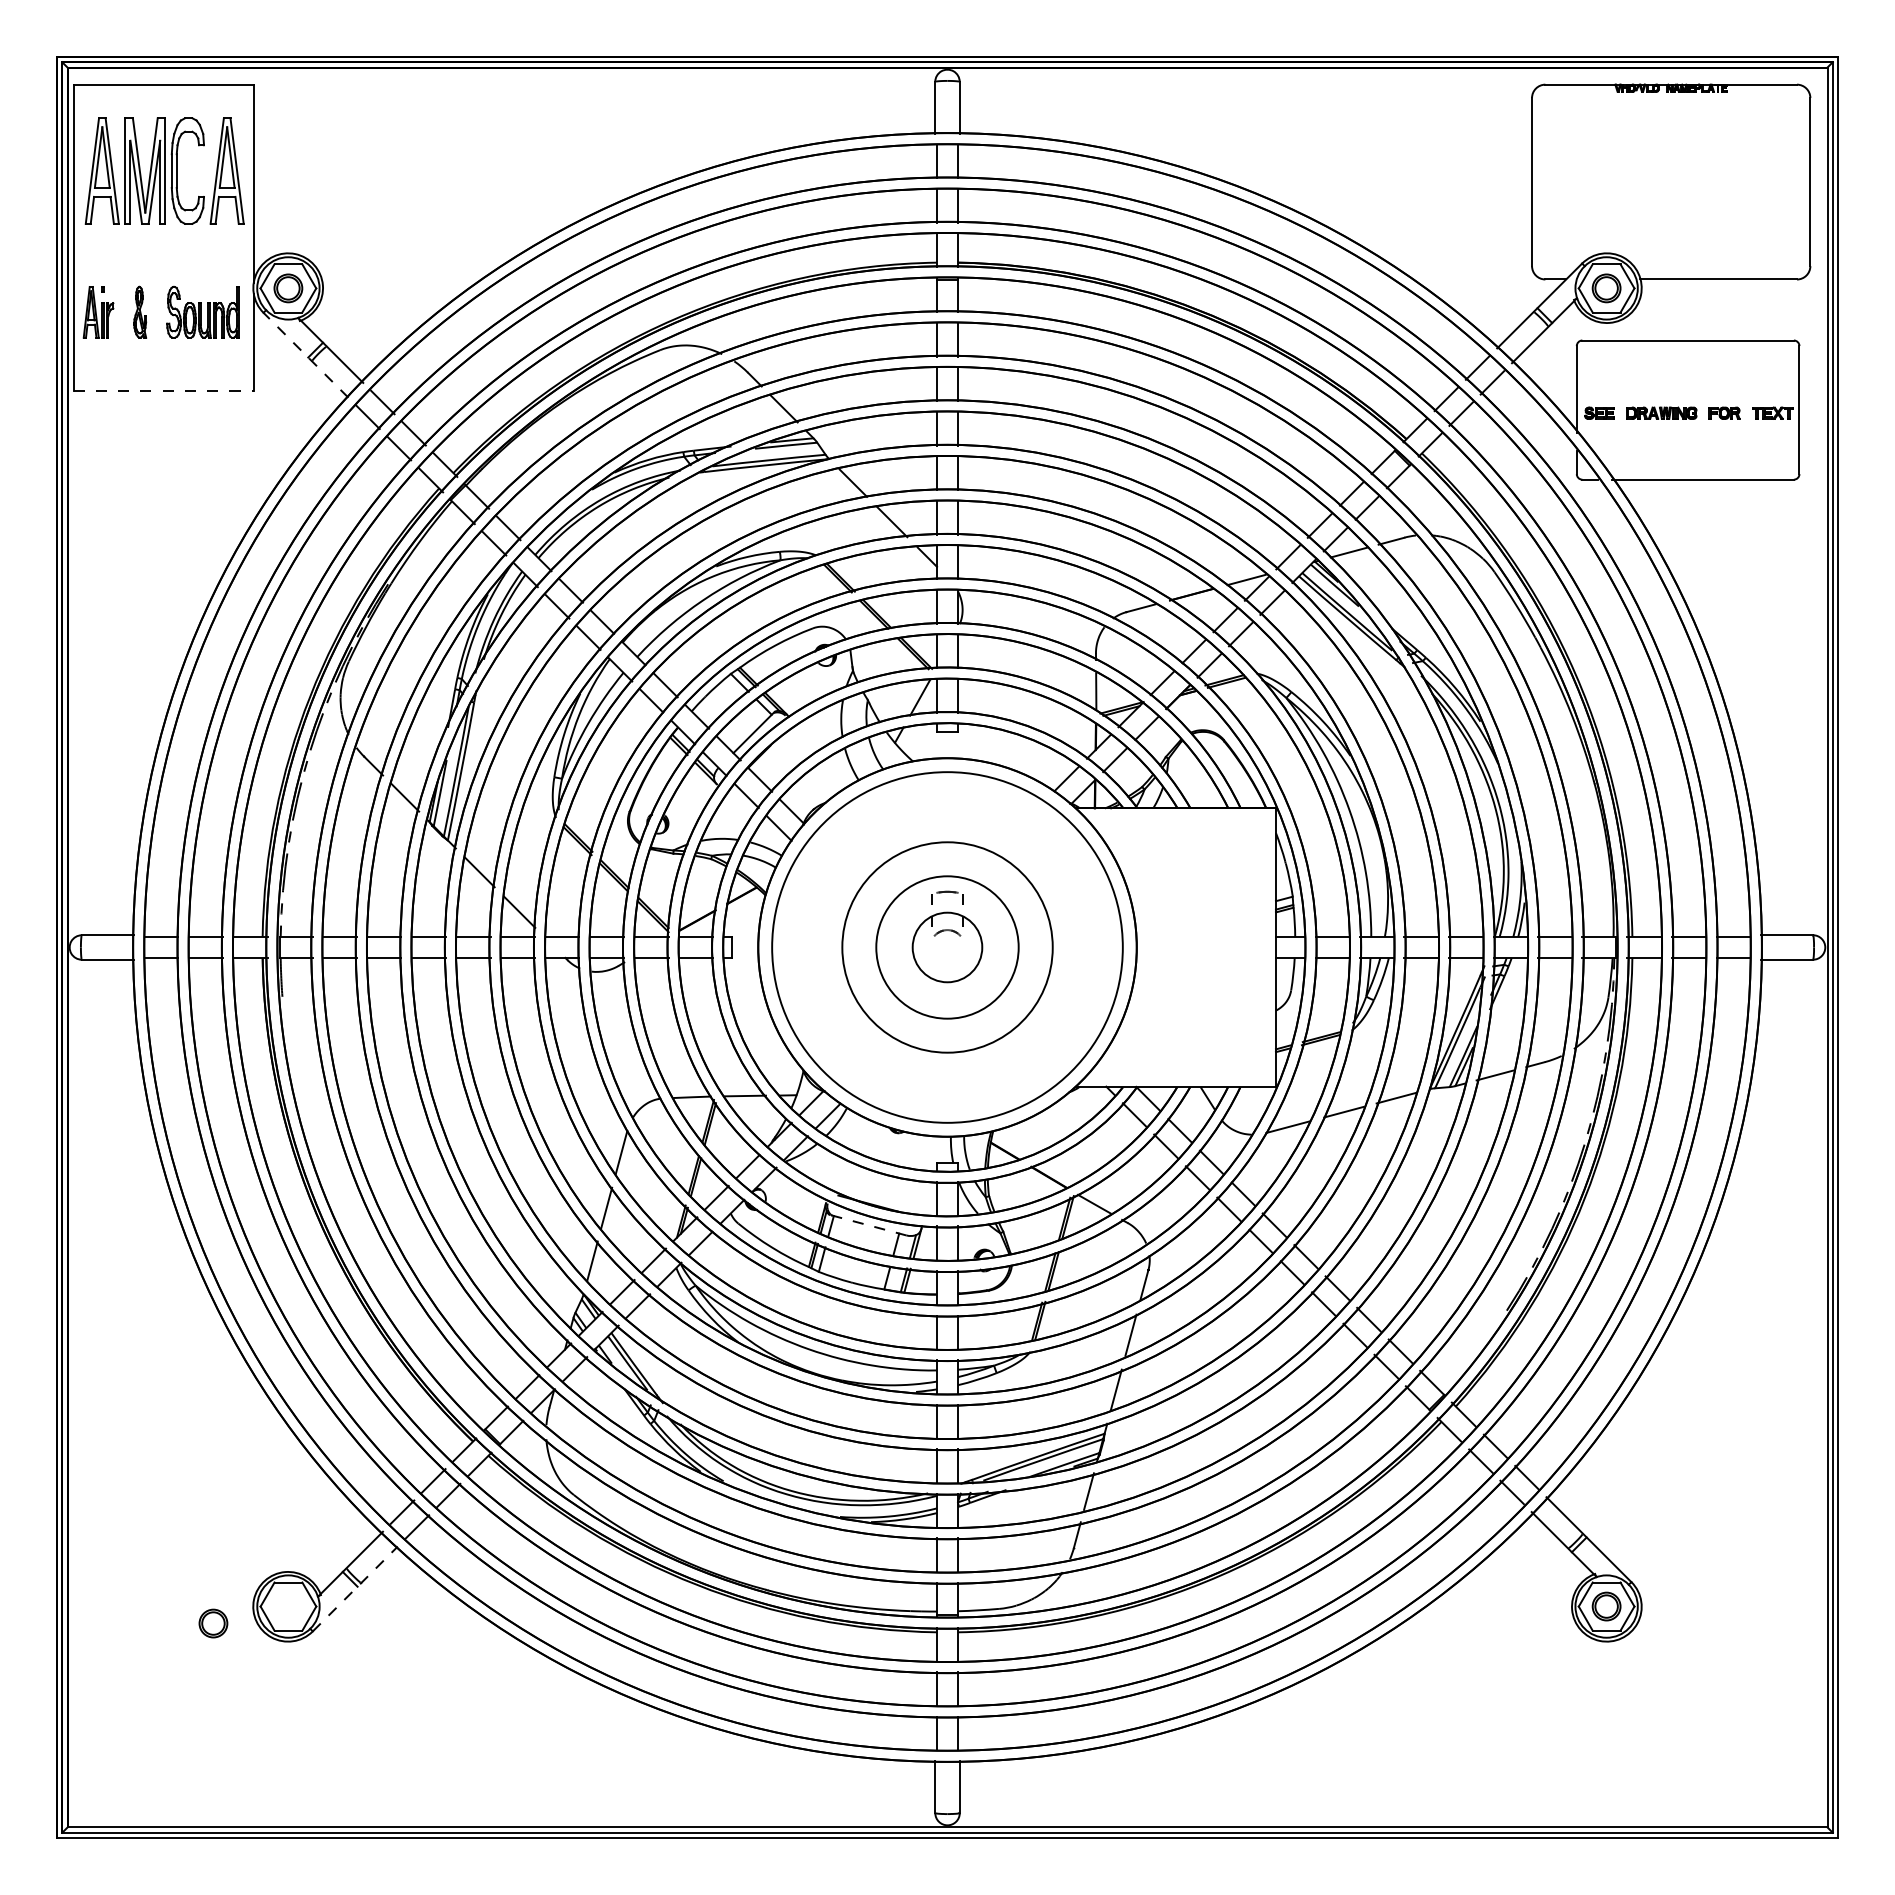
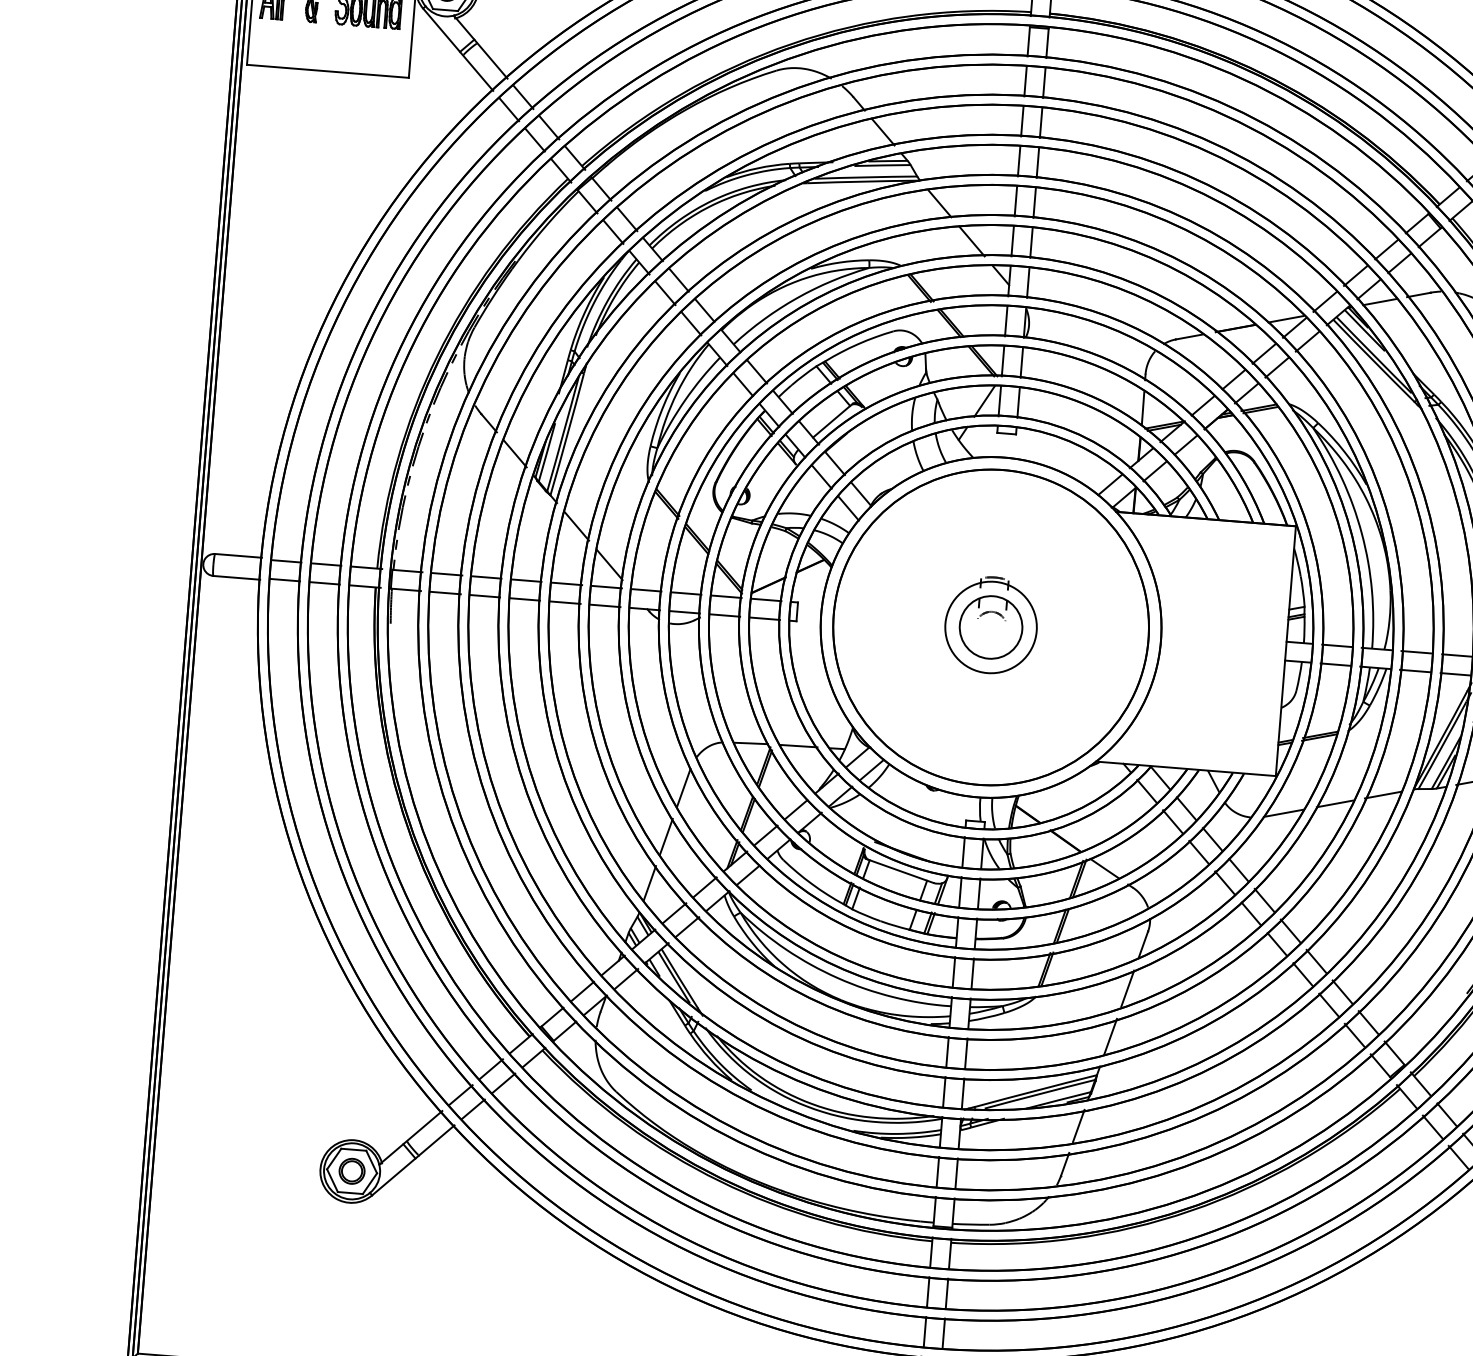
line: (305, 354) -> (457, 48), dashed -> solid
line: (164, 390) -> (328, 71), dashed -> solid
circle: (947, 947) -> (991, 627), size x0.71
circle: (947, 947) -> (991, 627), size x1.67
line: (868, 1225) -> (900, 871), dashed -> solid
line: (355, 1588) -> (413, 1159), dashed -> solid
part: (213, 1623) -> (352, 1171), moved

